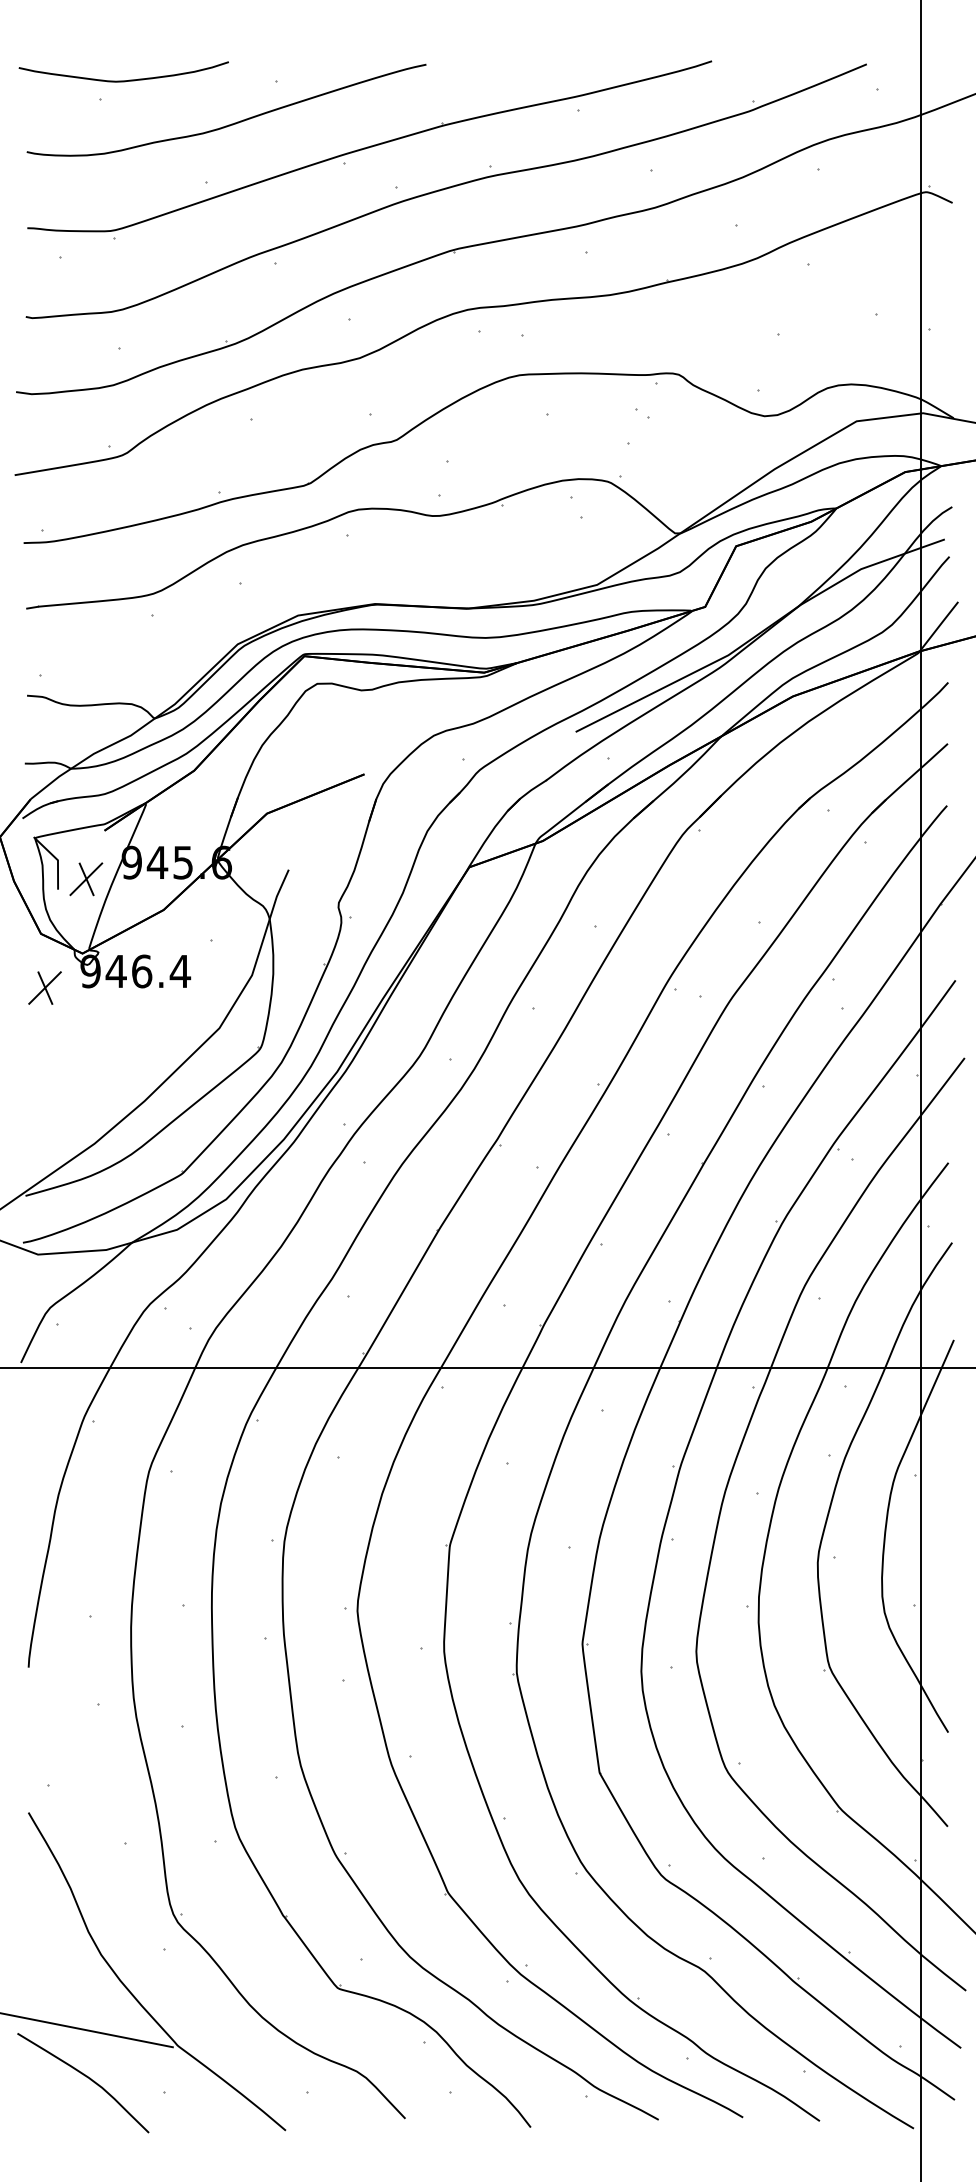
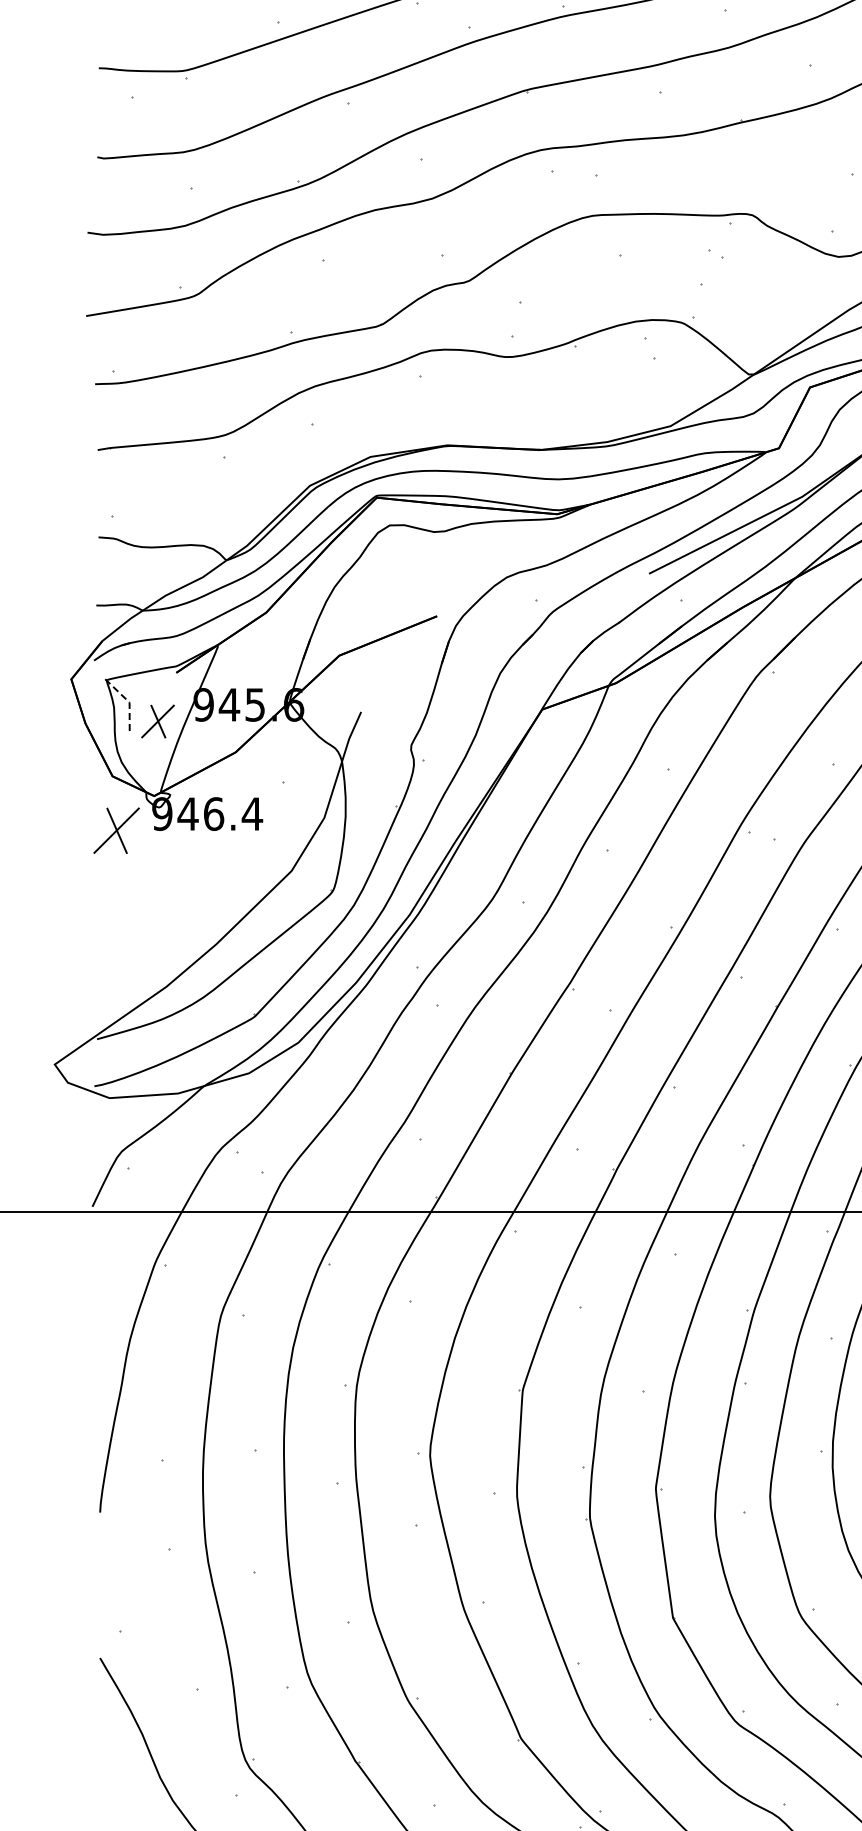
line: (57, 859) -> (129, 701), solid -> dashed
part: (44, 987) -> (116, 830), size x1.4

